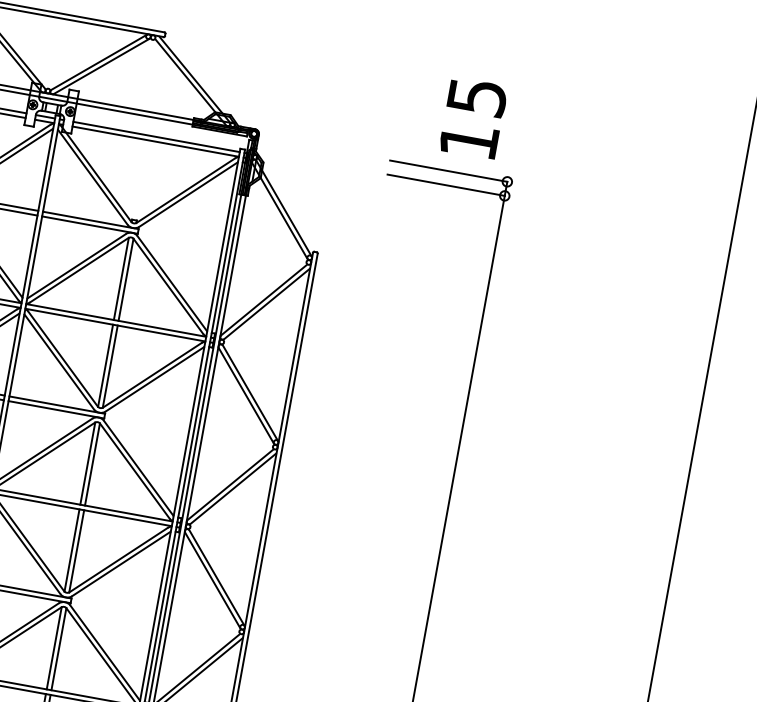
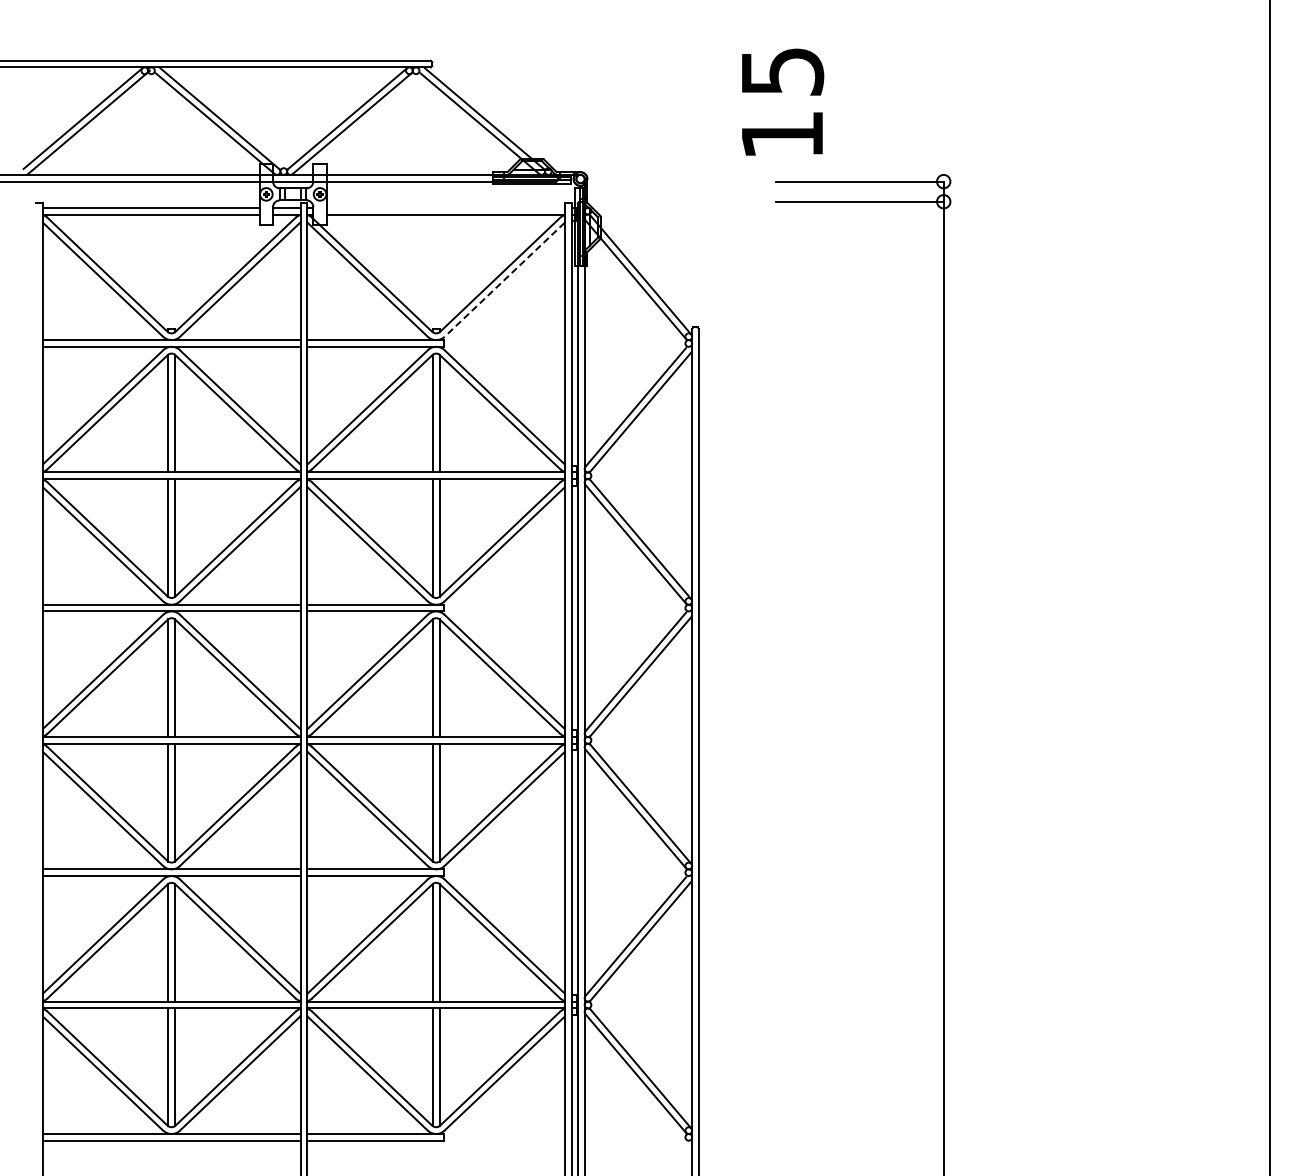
text: (474, 118) -> (783, 101), moved
line: (156, 136) -> (445, 207), removed
line: (188, 194) -> (504, 279), solid -> dashed

